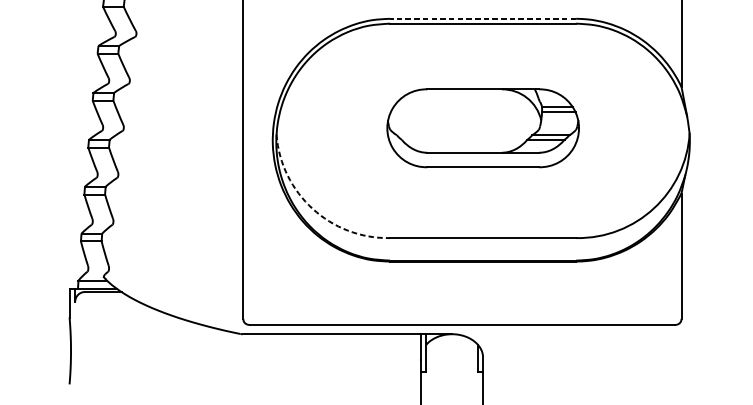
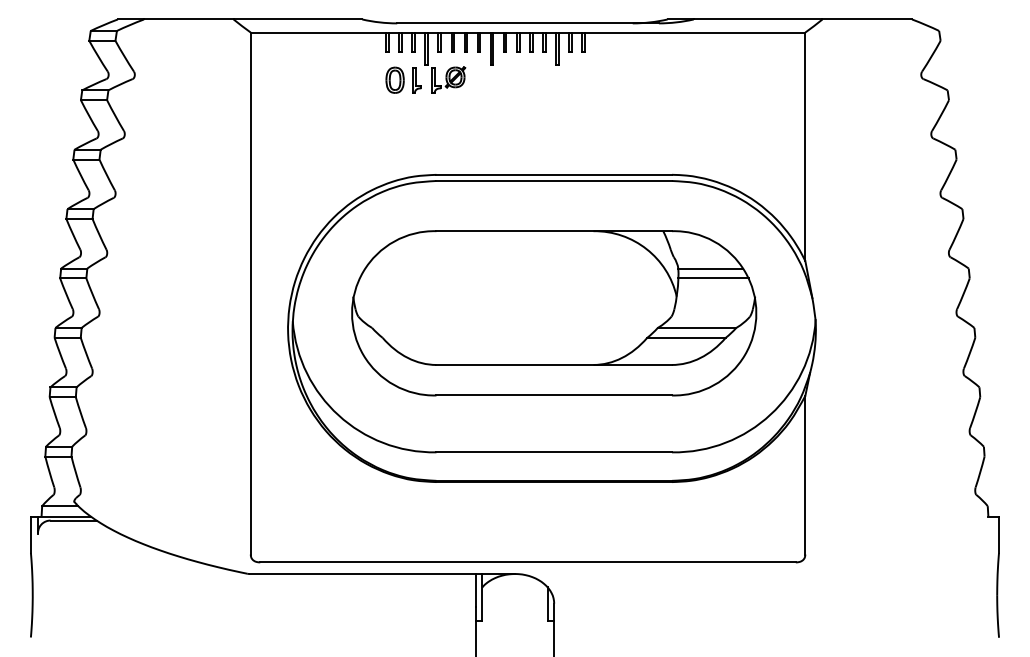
line: (483, 18) -> (554, 174), dashed -> solid
part: (483, 128) -> (554, 313), size x1.67
arc: (312, 208) -> (338, 415), dashed -> solid

